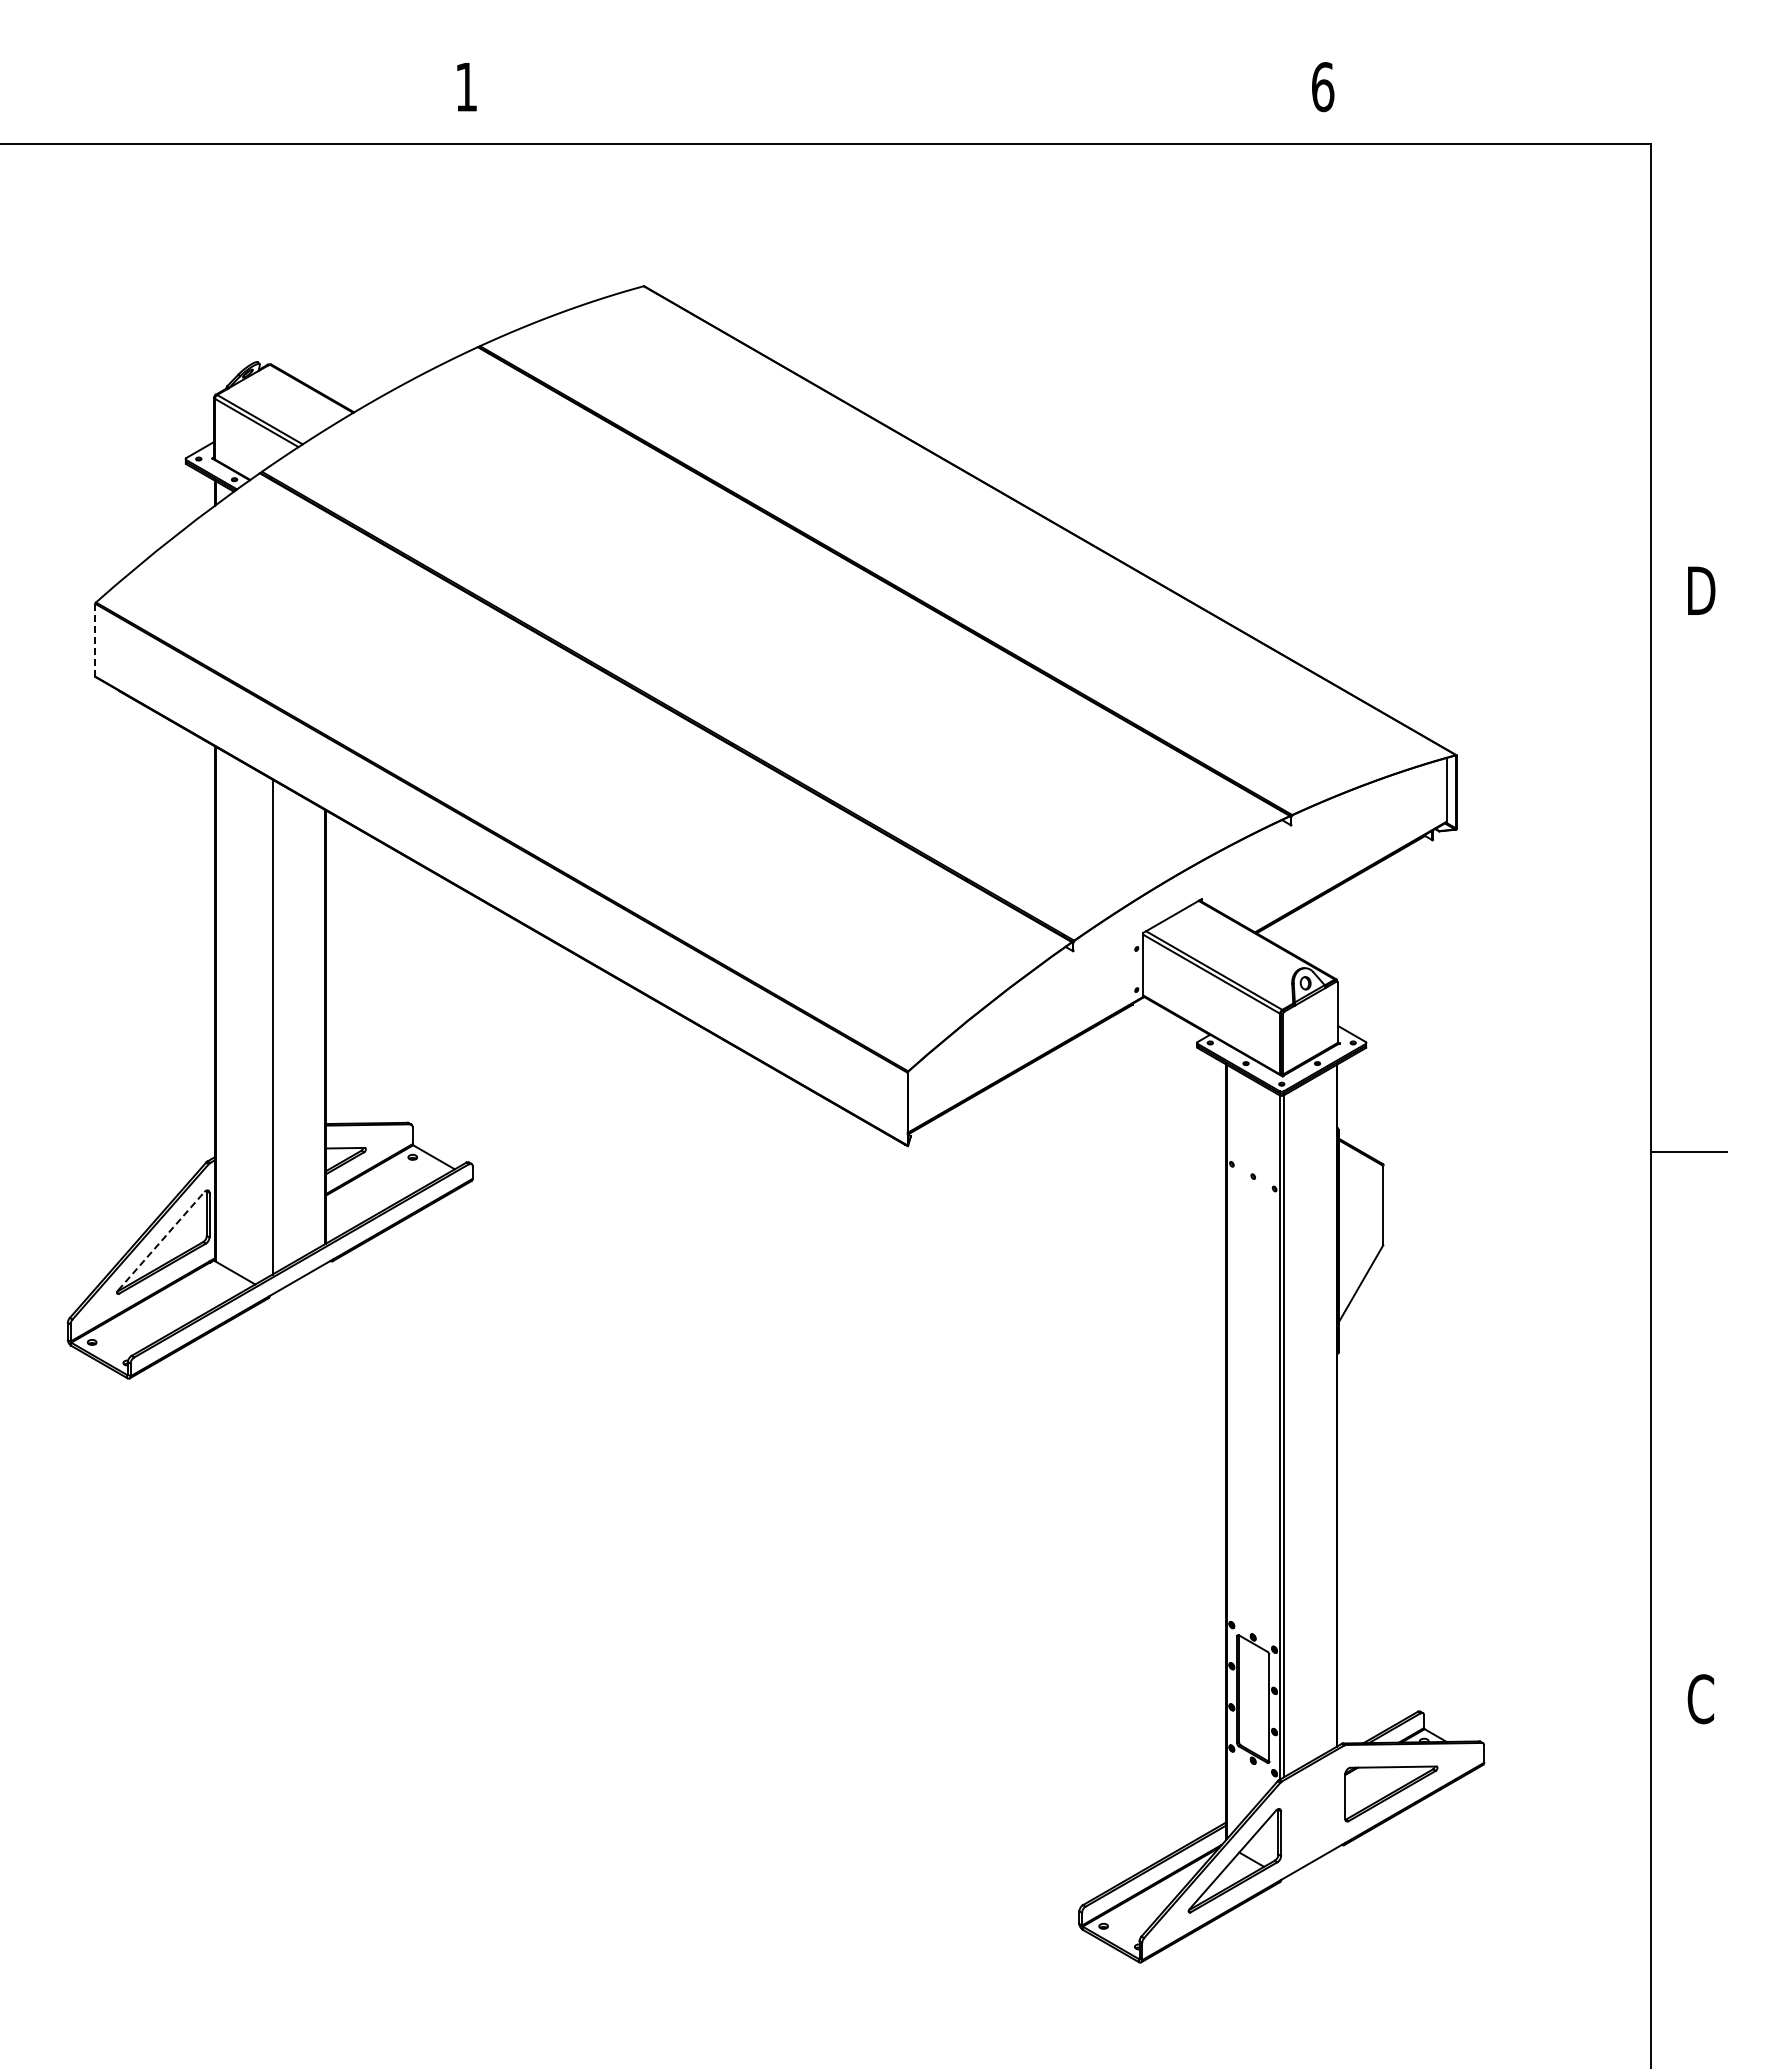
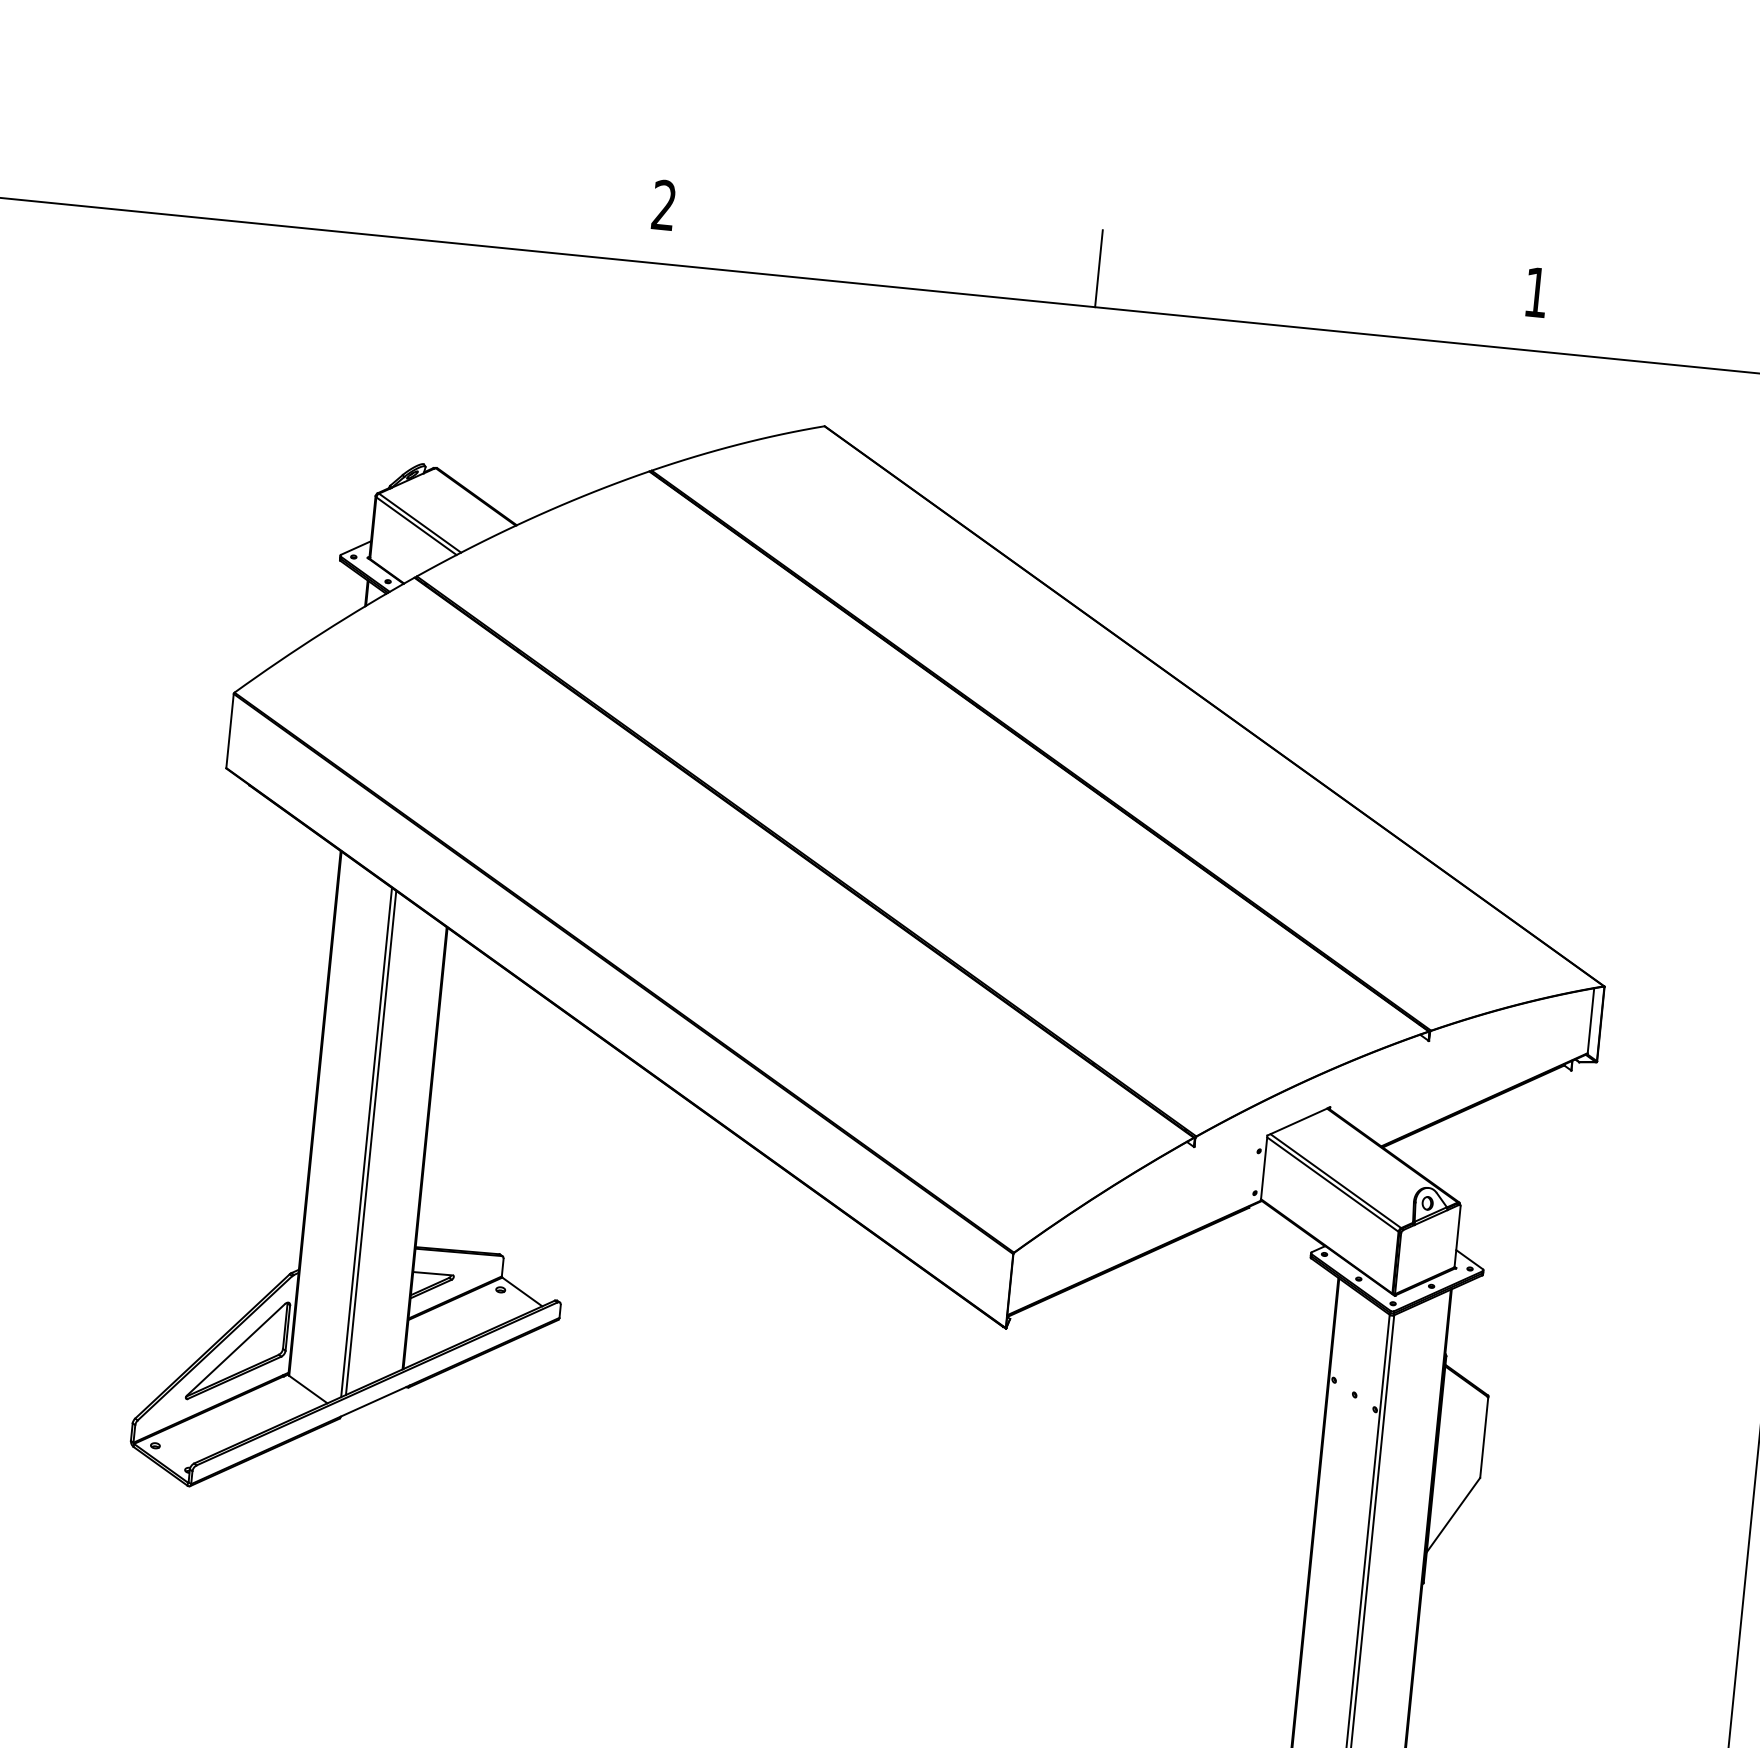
text: (465, 86) -> (663, 204), 1 -> 2
text: (1323, 87) -> (1536, 292), 6 -> 1
line: (895, 106) -> (1099, 268), added
line: (95, 640) -> (230, 731), dashed -> solid
line: (268, 1027) -> (366, 1142), added
line: (161, 1240) -> (236, 1349), dashed -> solid

